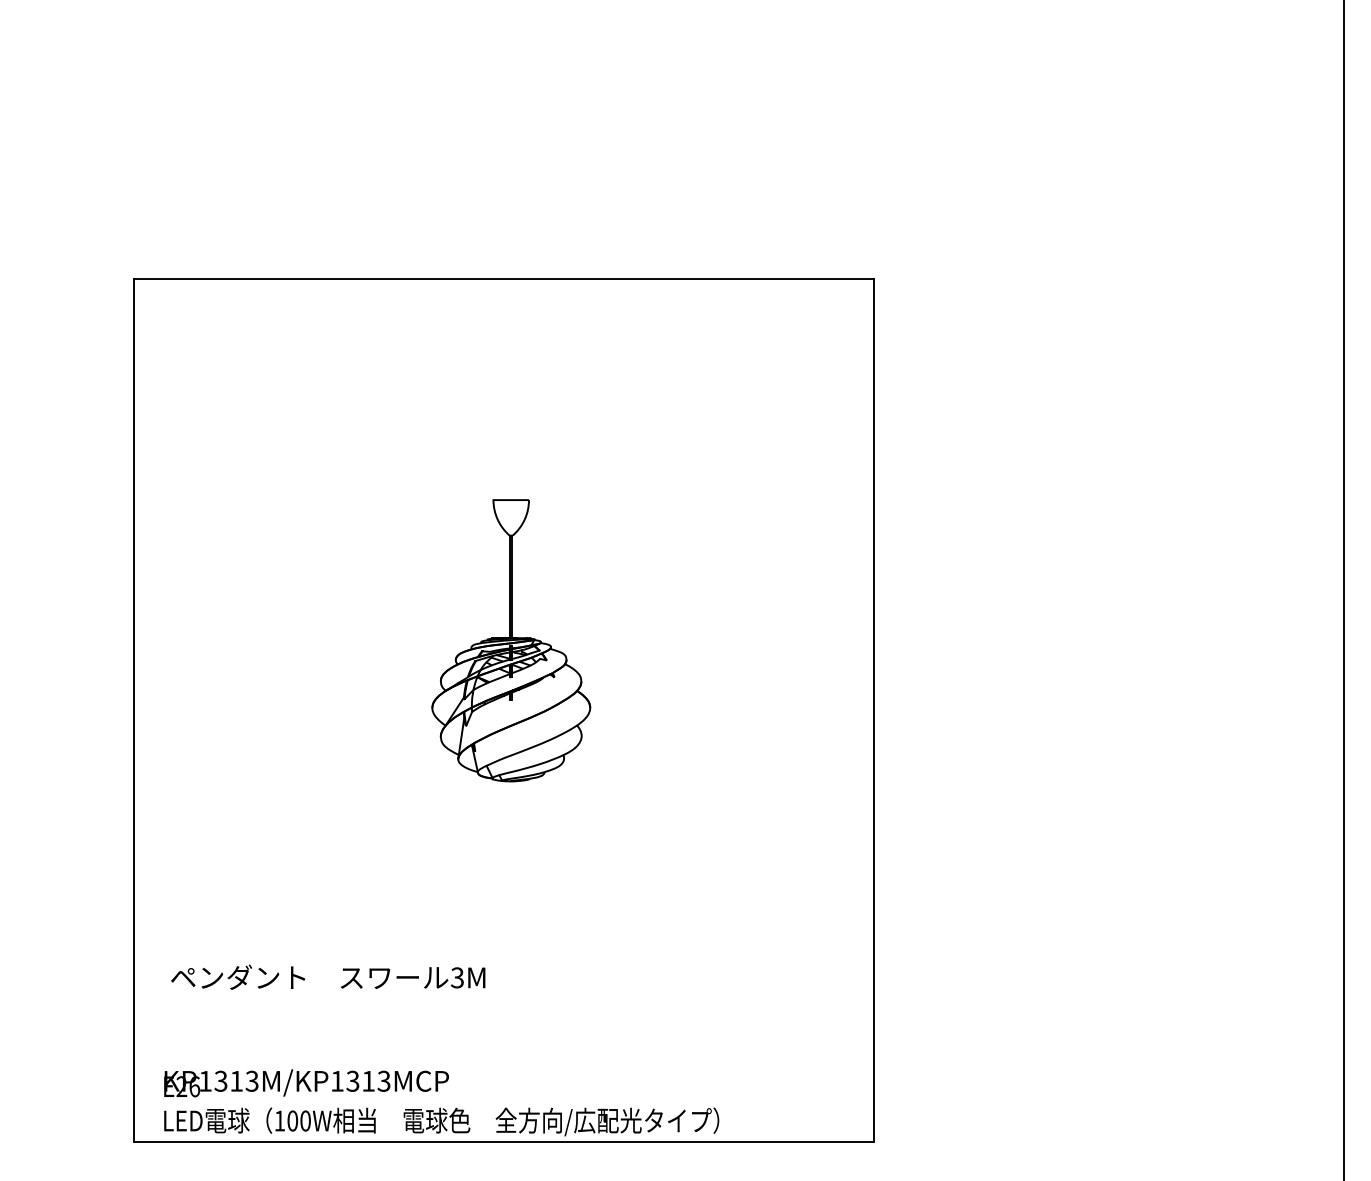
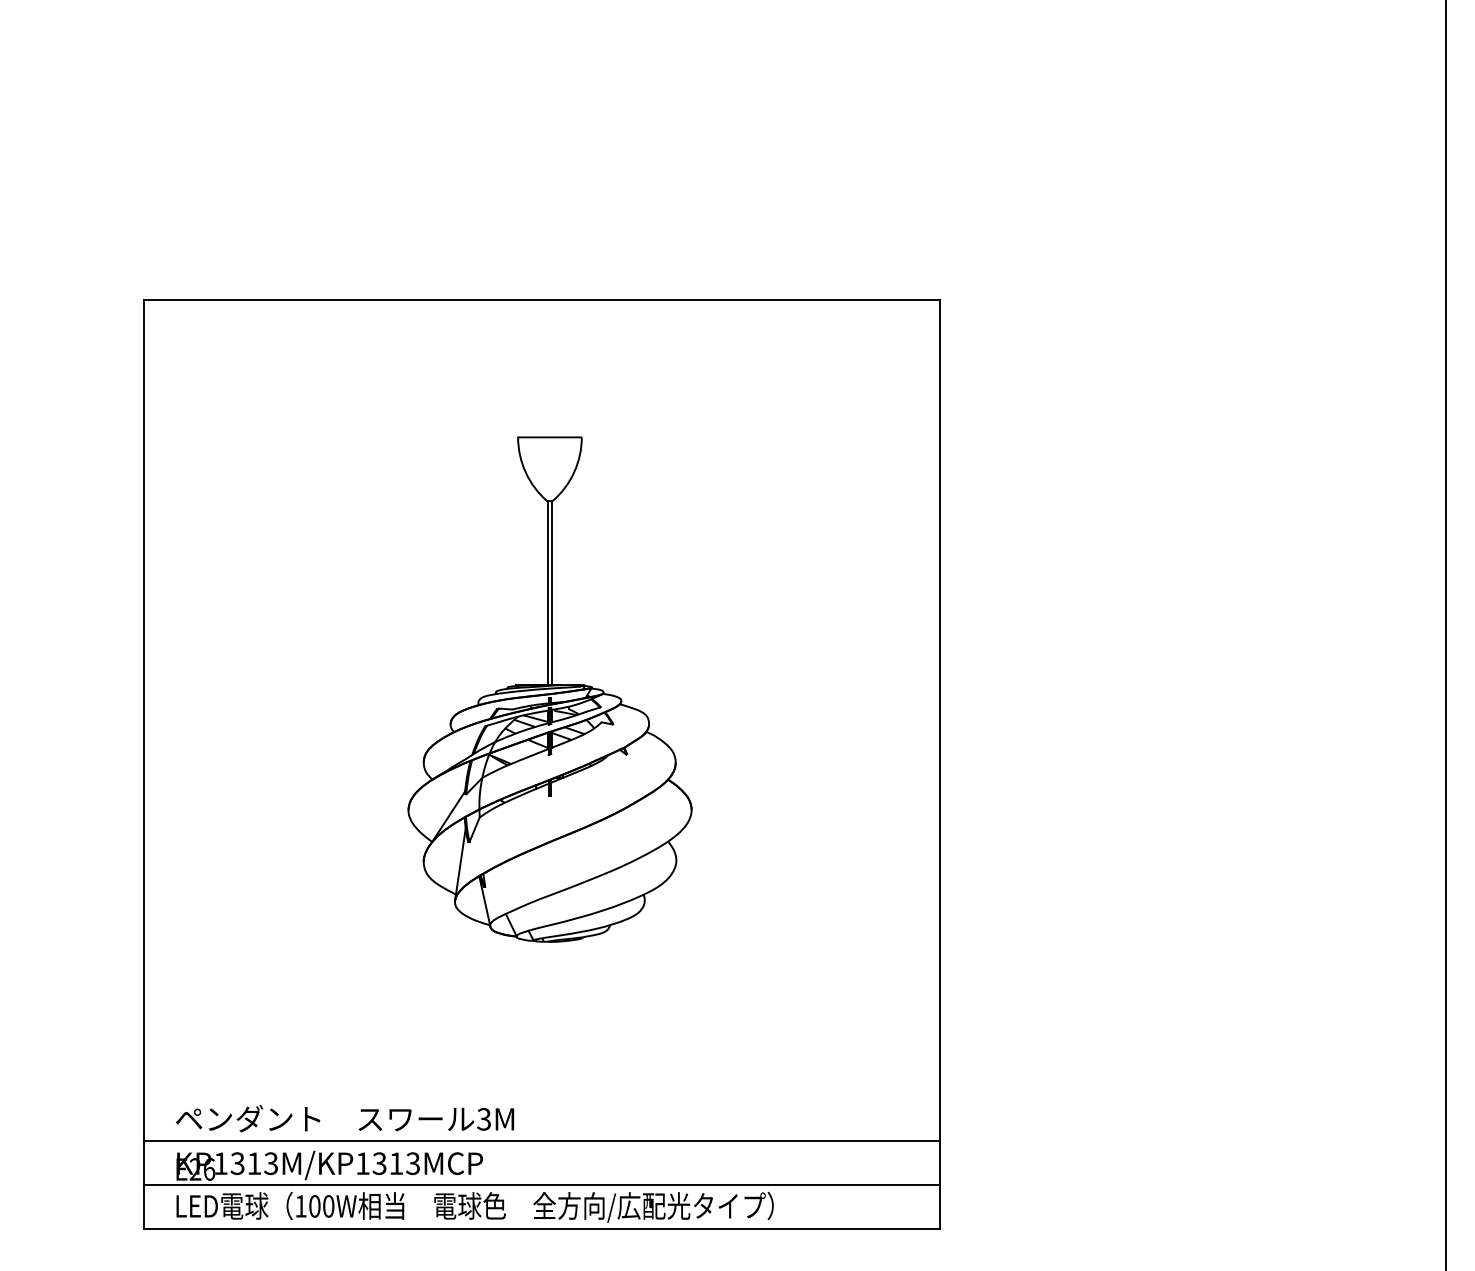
part: (510, 640) -> (549, 689), size x1.67
text: (328, 977) -> (345, 1118), moved
line: (503, 1059) -> (541, 1140), added
line: (503, 1100) -> (541, 1184), added

